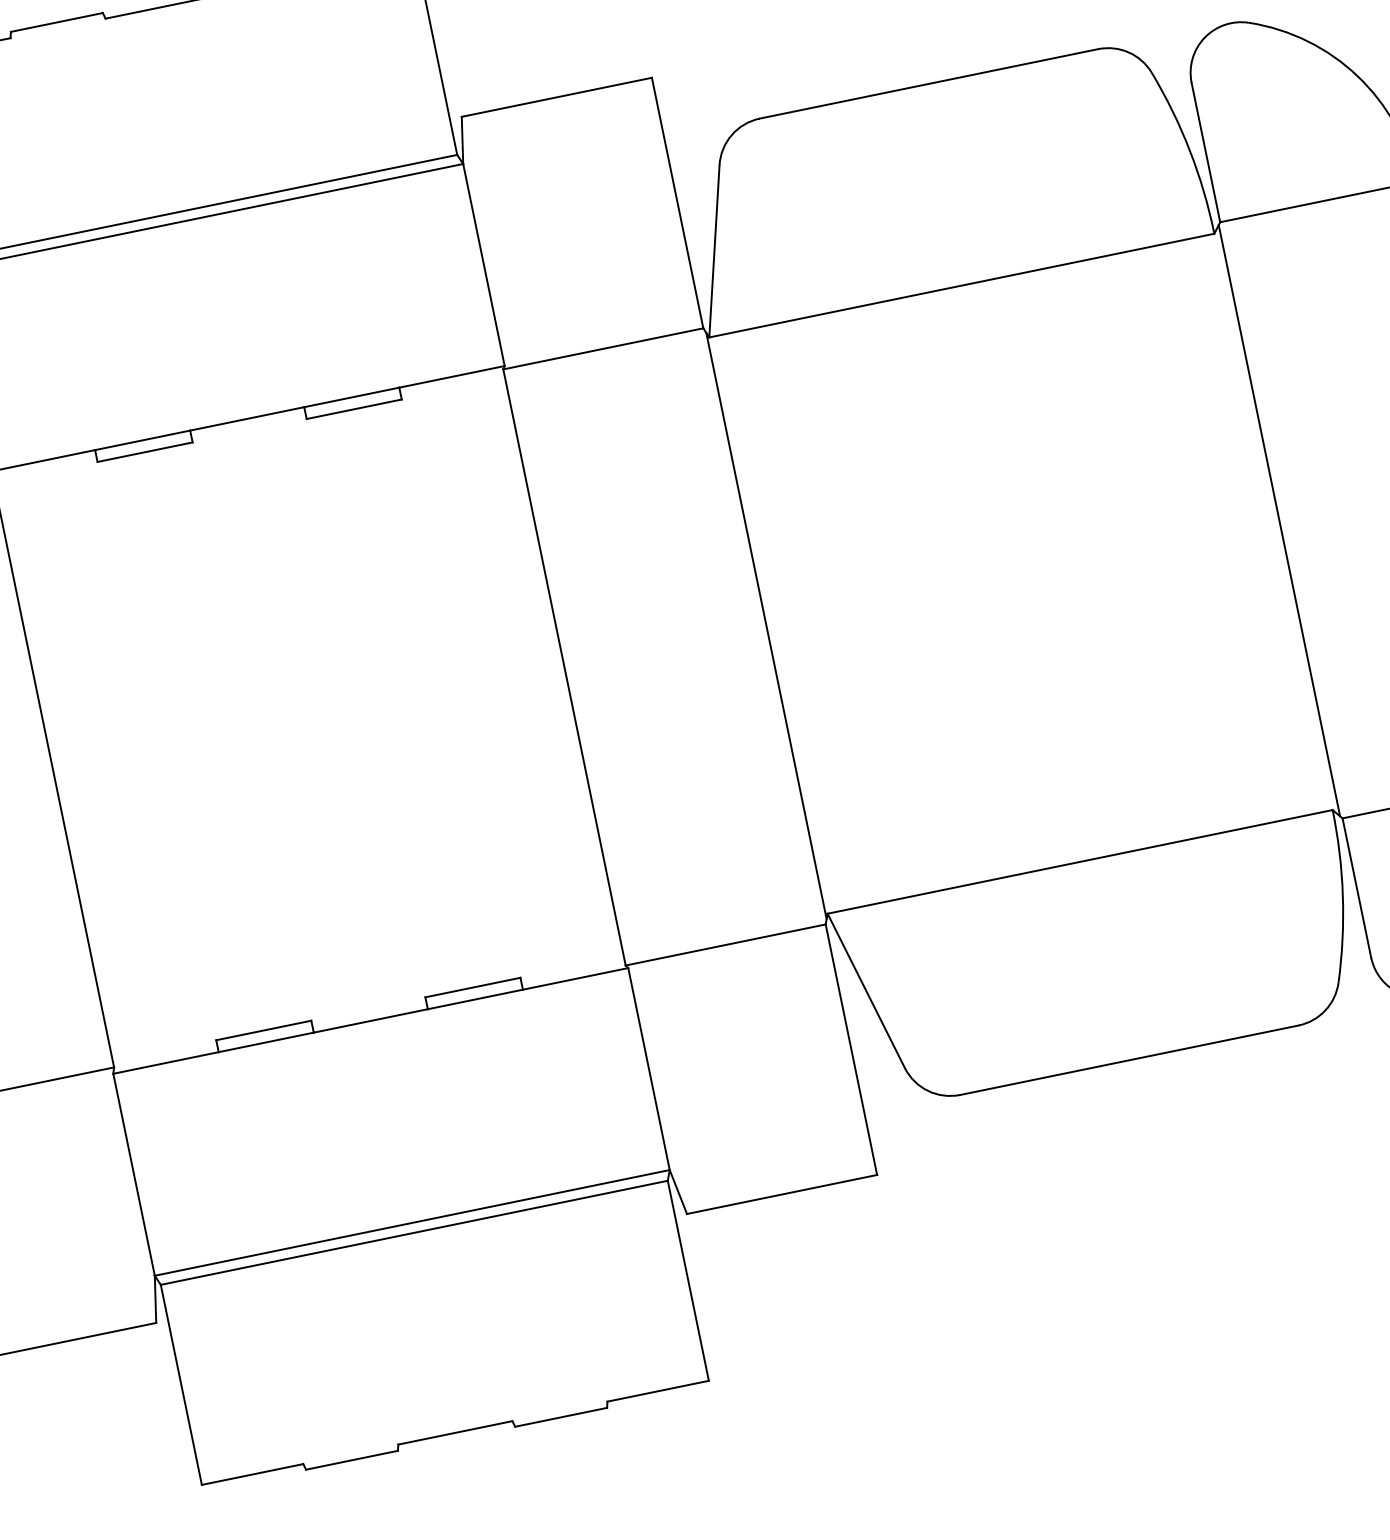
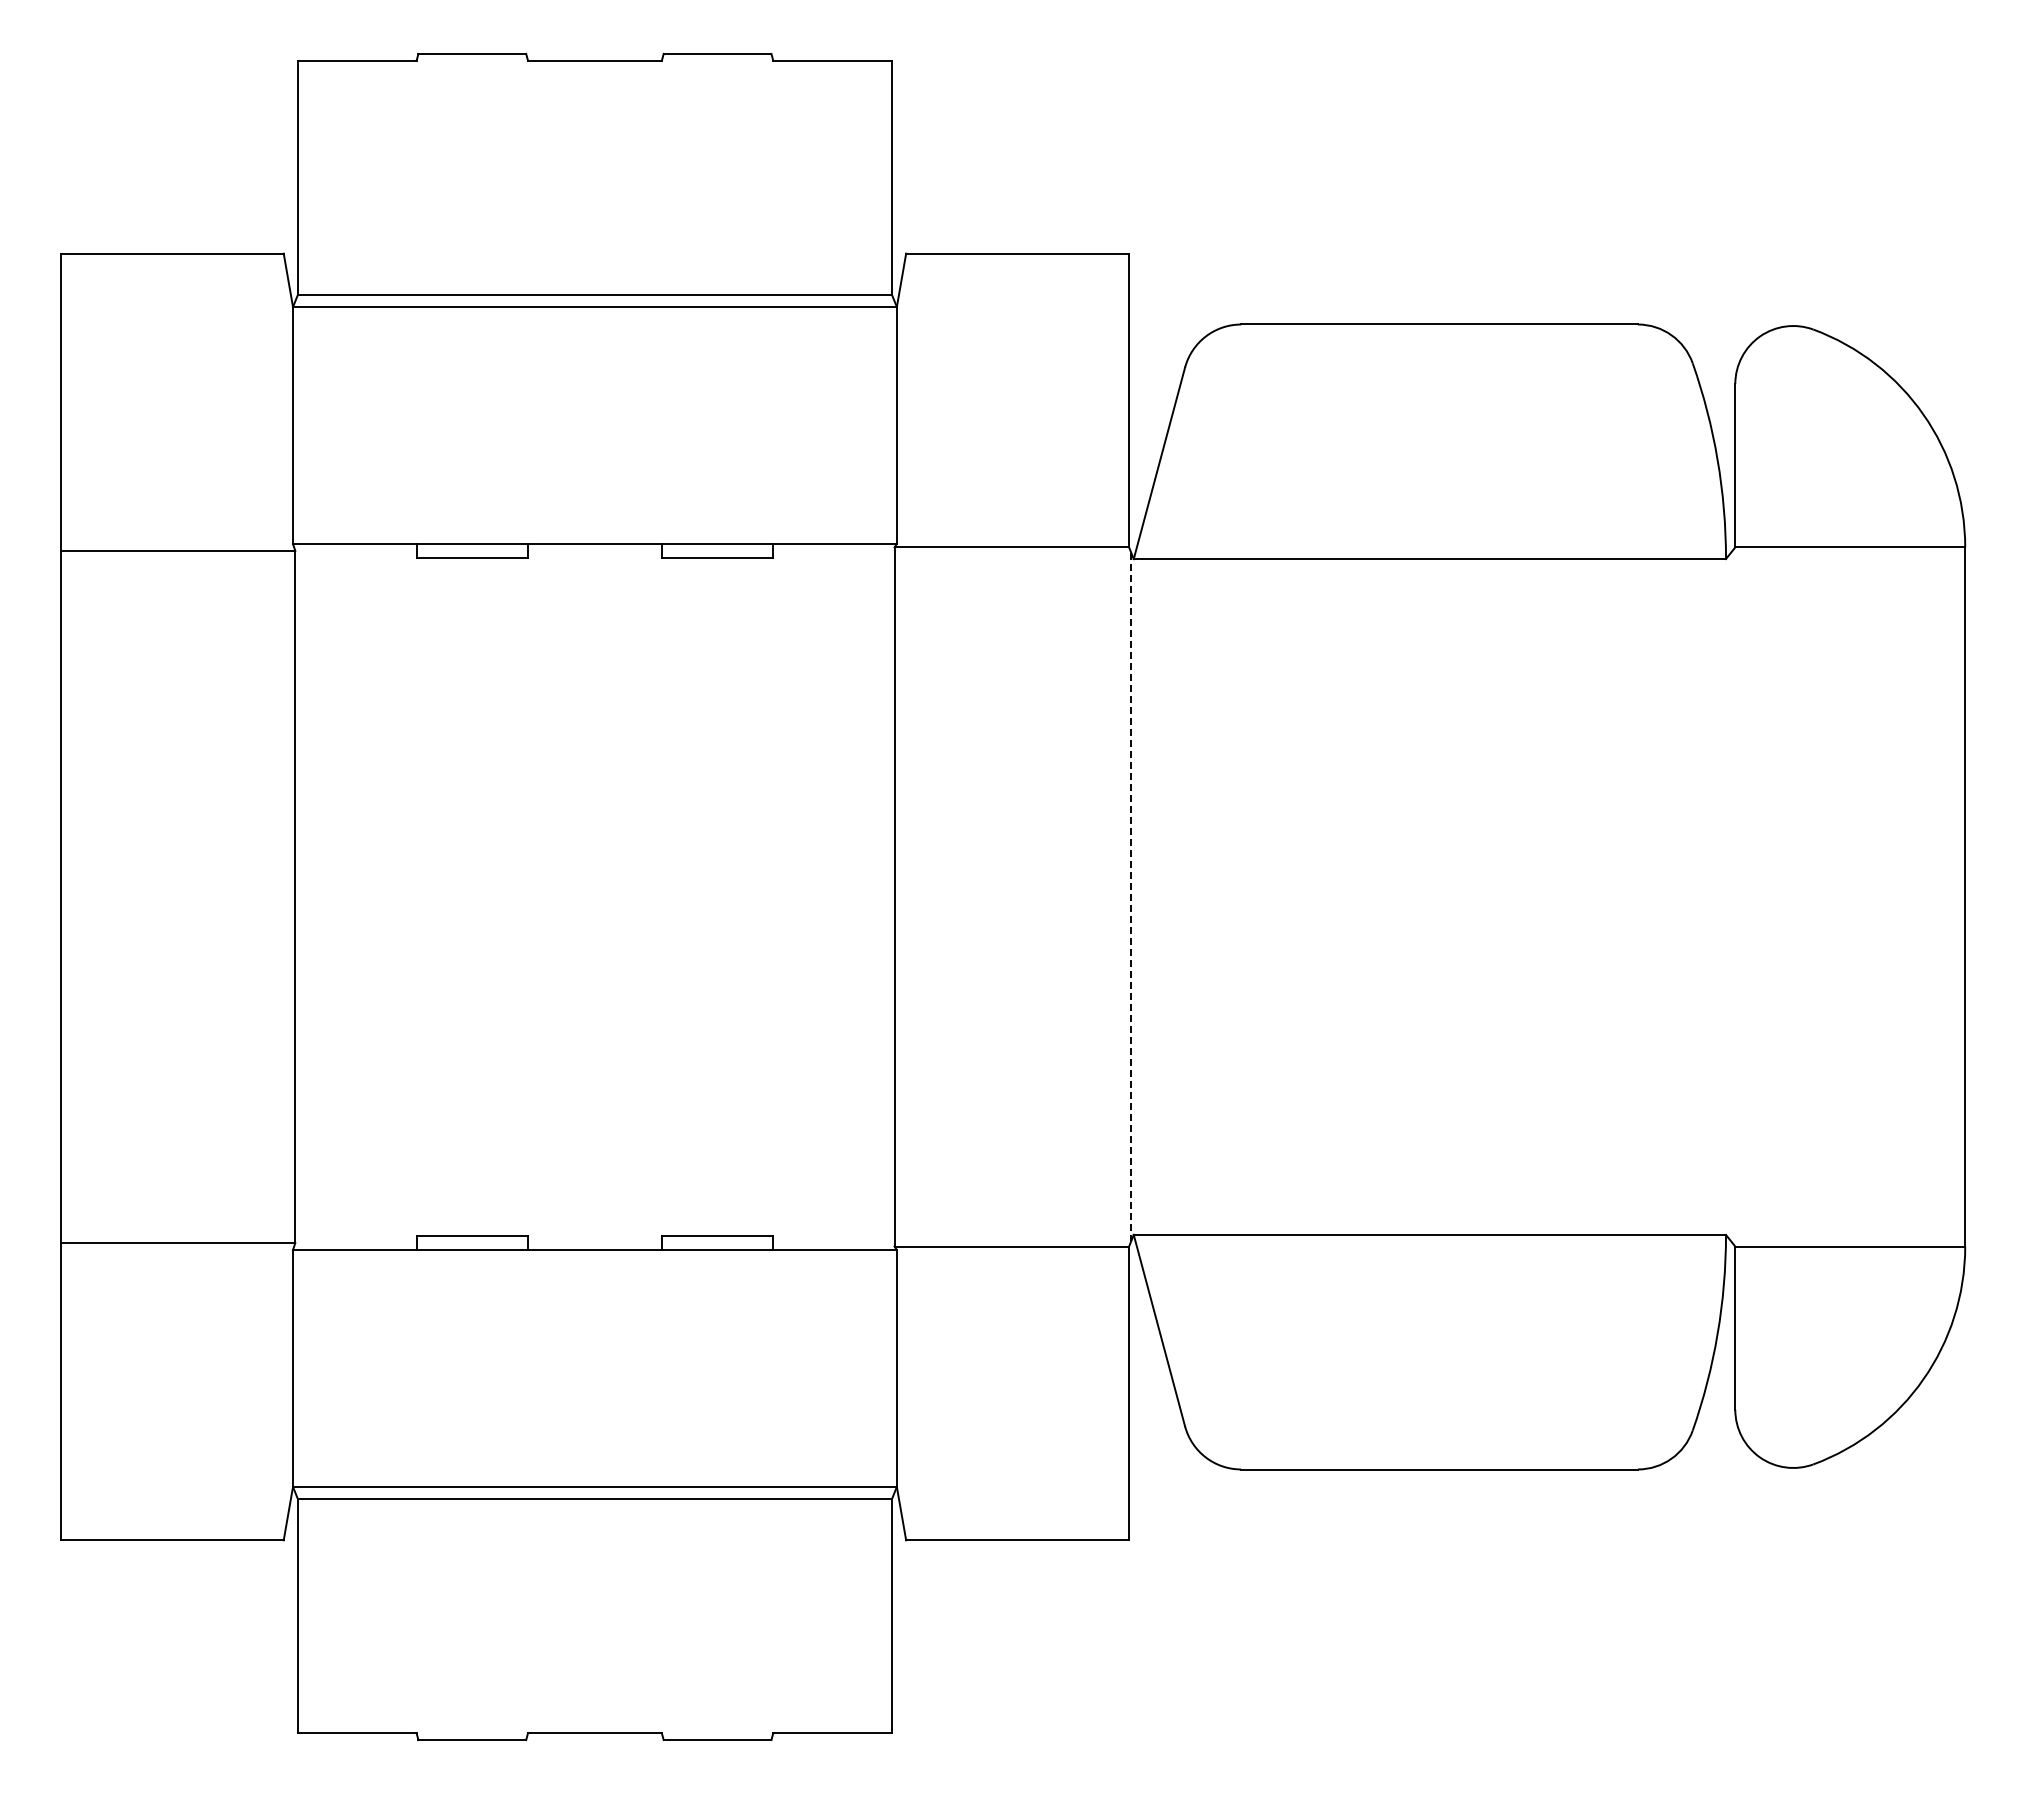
line: (1278, 520) -> (1732, 896), removed
line: (766, 626) -> (1131, 897), solid -> dashed

